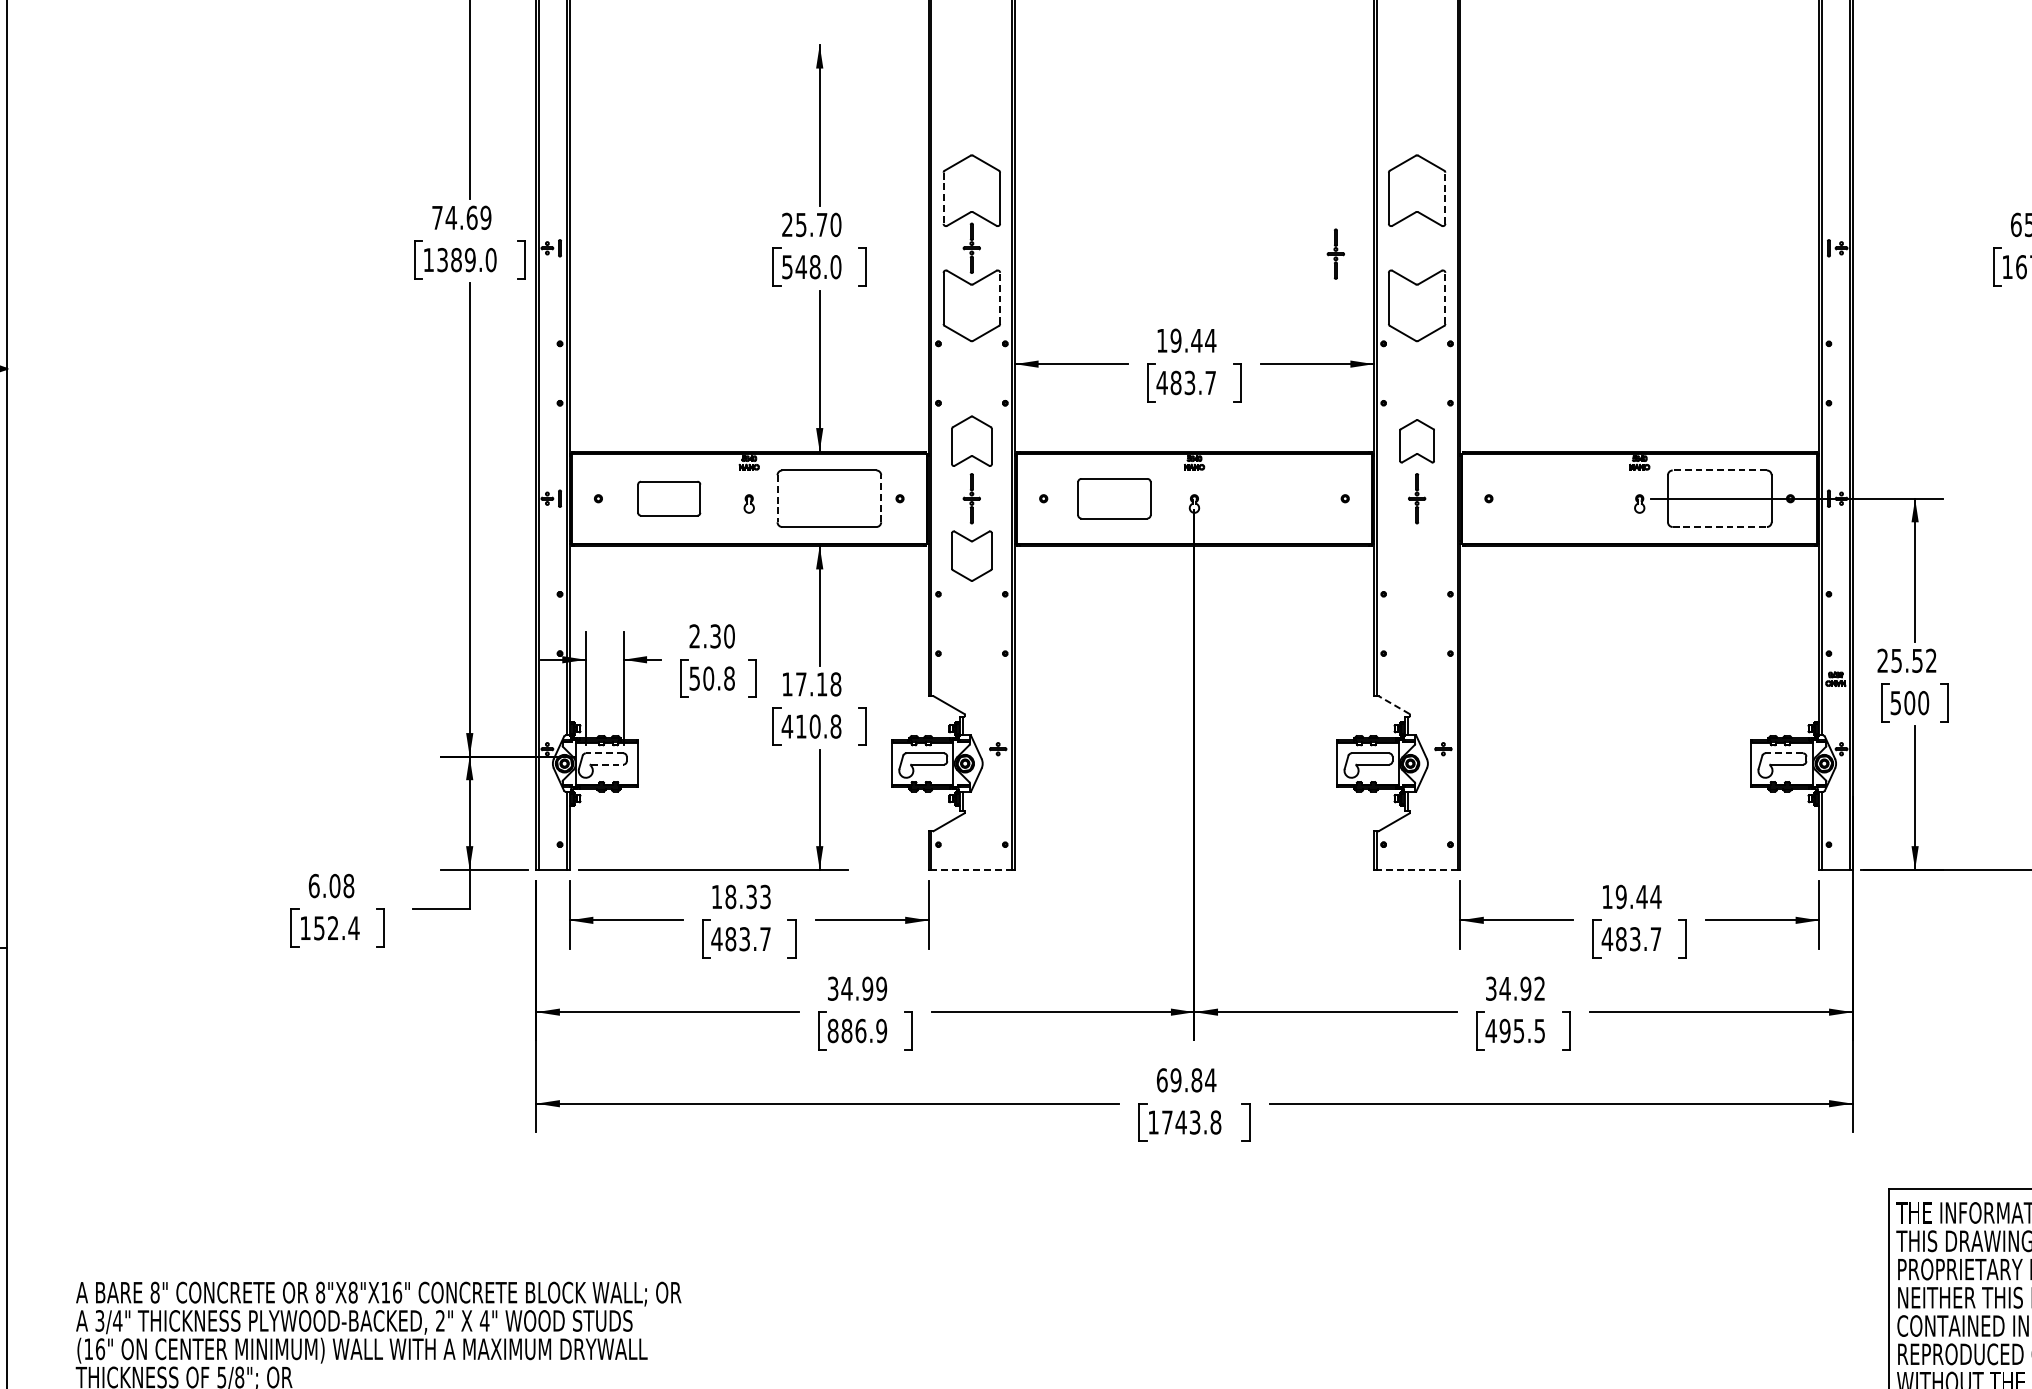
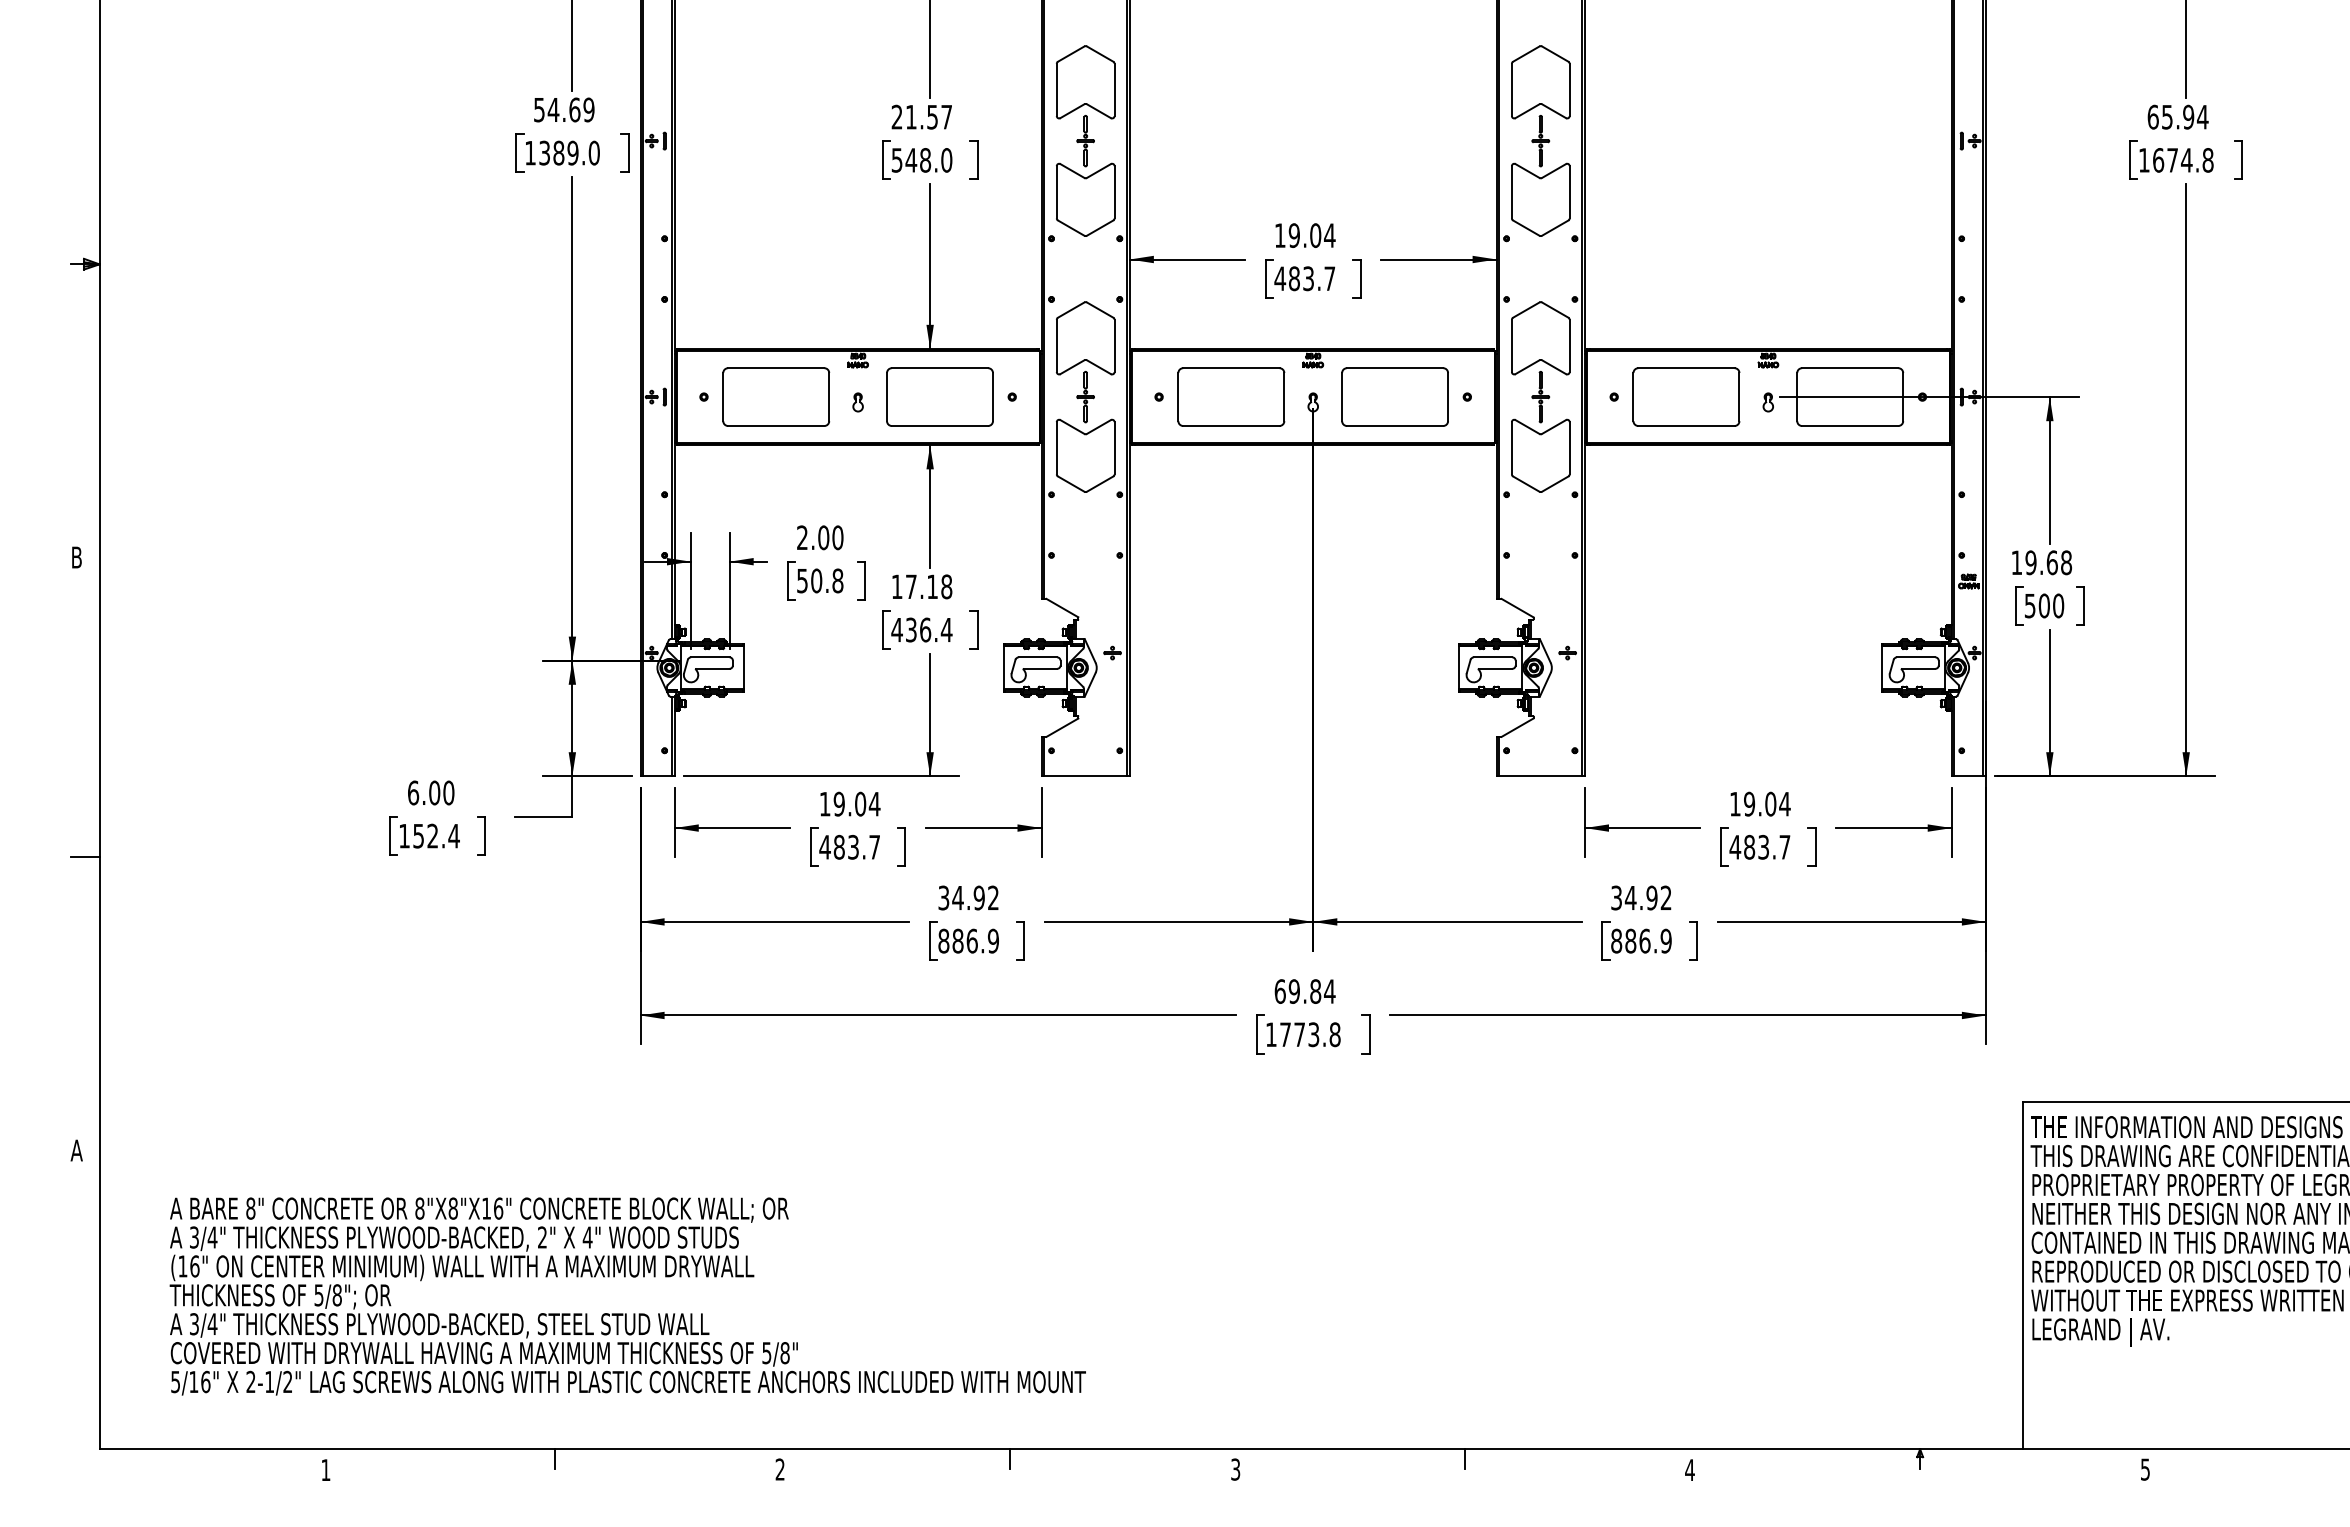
line: (1445, 197) -> (1569, 89), dashed -> solid
line: (943, 198) -> (1056, 90), dashed -> solid
text: (437, 218) -> (539, 110), 74.69 -> 54.69
text: (819, 224) -> (929, 116), 25.70 -> 21.57
part: (1335, 254) -> (1540, 141), moved
line: (1000, 297) -> (1114, 191), dashed -> solid
line: (1445, 297) -> (1569, 191), dashed -> solid
text: (1196, 340) -> (1315, 235), 19.44 -> 19.04
part: (971, 441) -> (1085, 338), size x1.43
part: (1416, 441) -> (1540, 338), size x1.67
line: (1719, 470) -> (1849, 368), dashed -> solid
part: (669, 498) -> (776, 396), size x1.67
line: (880, 498) -> (992, 396), dashed -> solid
part: (1114, 498) -> (1231, 396), size x1.43
part: (1273, 498) -> (1394, 396), added
part: (1559, 498) -> (1686, 396), added
line: (777, 499) -> (887, 397), dashed -> solid
line: (1720, 527) -> (1850, 426), dashed -> solid
part: (971, 555) -> (1085, 455), size x1.43
part: (1416, 555) -> (1540, 455), added
text: (715, 636) -> (823, 537), 2.30 -> 2.00
text: (1906, 660) -> (2041, 562), 25.52 -> 19.68
line: (1394, 704) -> (1517, 607), dashed -> solid
text: (819, 726) -> (929, 629), 410.8 -> 436.4
line: (603, 753) -> (709, 657), dashed -> solid
line: (1783, 753) -> (1915, 657), dashed -> solid
line: (607, 764) -> (713, 668), dashed -> solid
line: (971, 869) -> (1085, 776), dashed -> solid
line: (1416, 869) -> (1540, 776), dashed -> solid
text: (348, 886) -> (448, 793), 6.08 -> 6.00
text: (747, 896) -> (856, 803), 18.33 -> 19.04
text: (1641, 896) -> (1770, 803), 19.44 -> 19.04
text: (880, 988) -> (992, 897), 34.99 -> 34.92
text: (1514, 1030) -> (1640, 940), 495.5 -> 886.9
text: (1181, 1122) -> (1299, 1034), 1743.8 -> 1773.8

